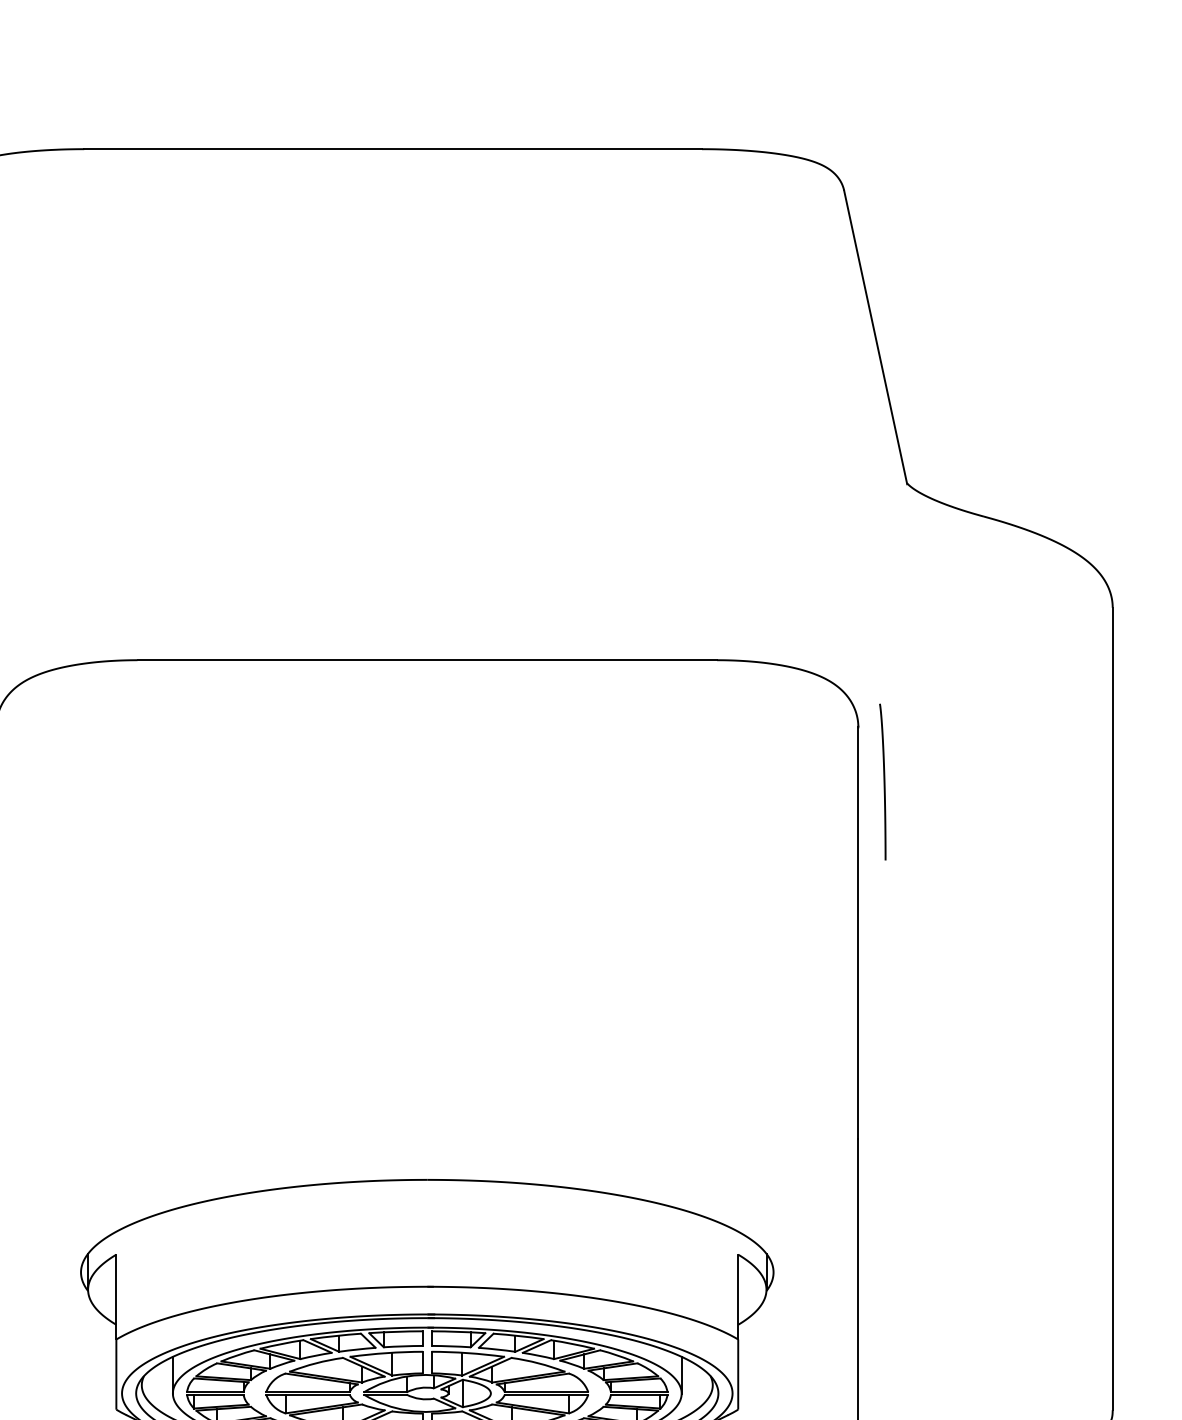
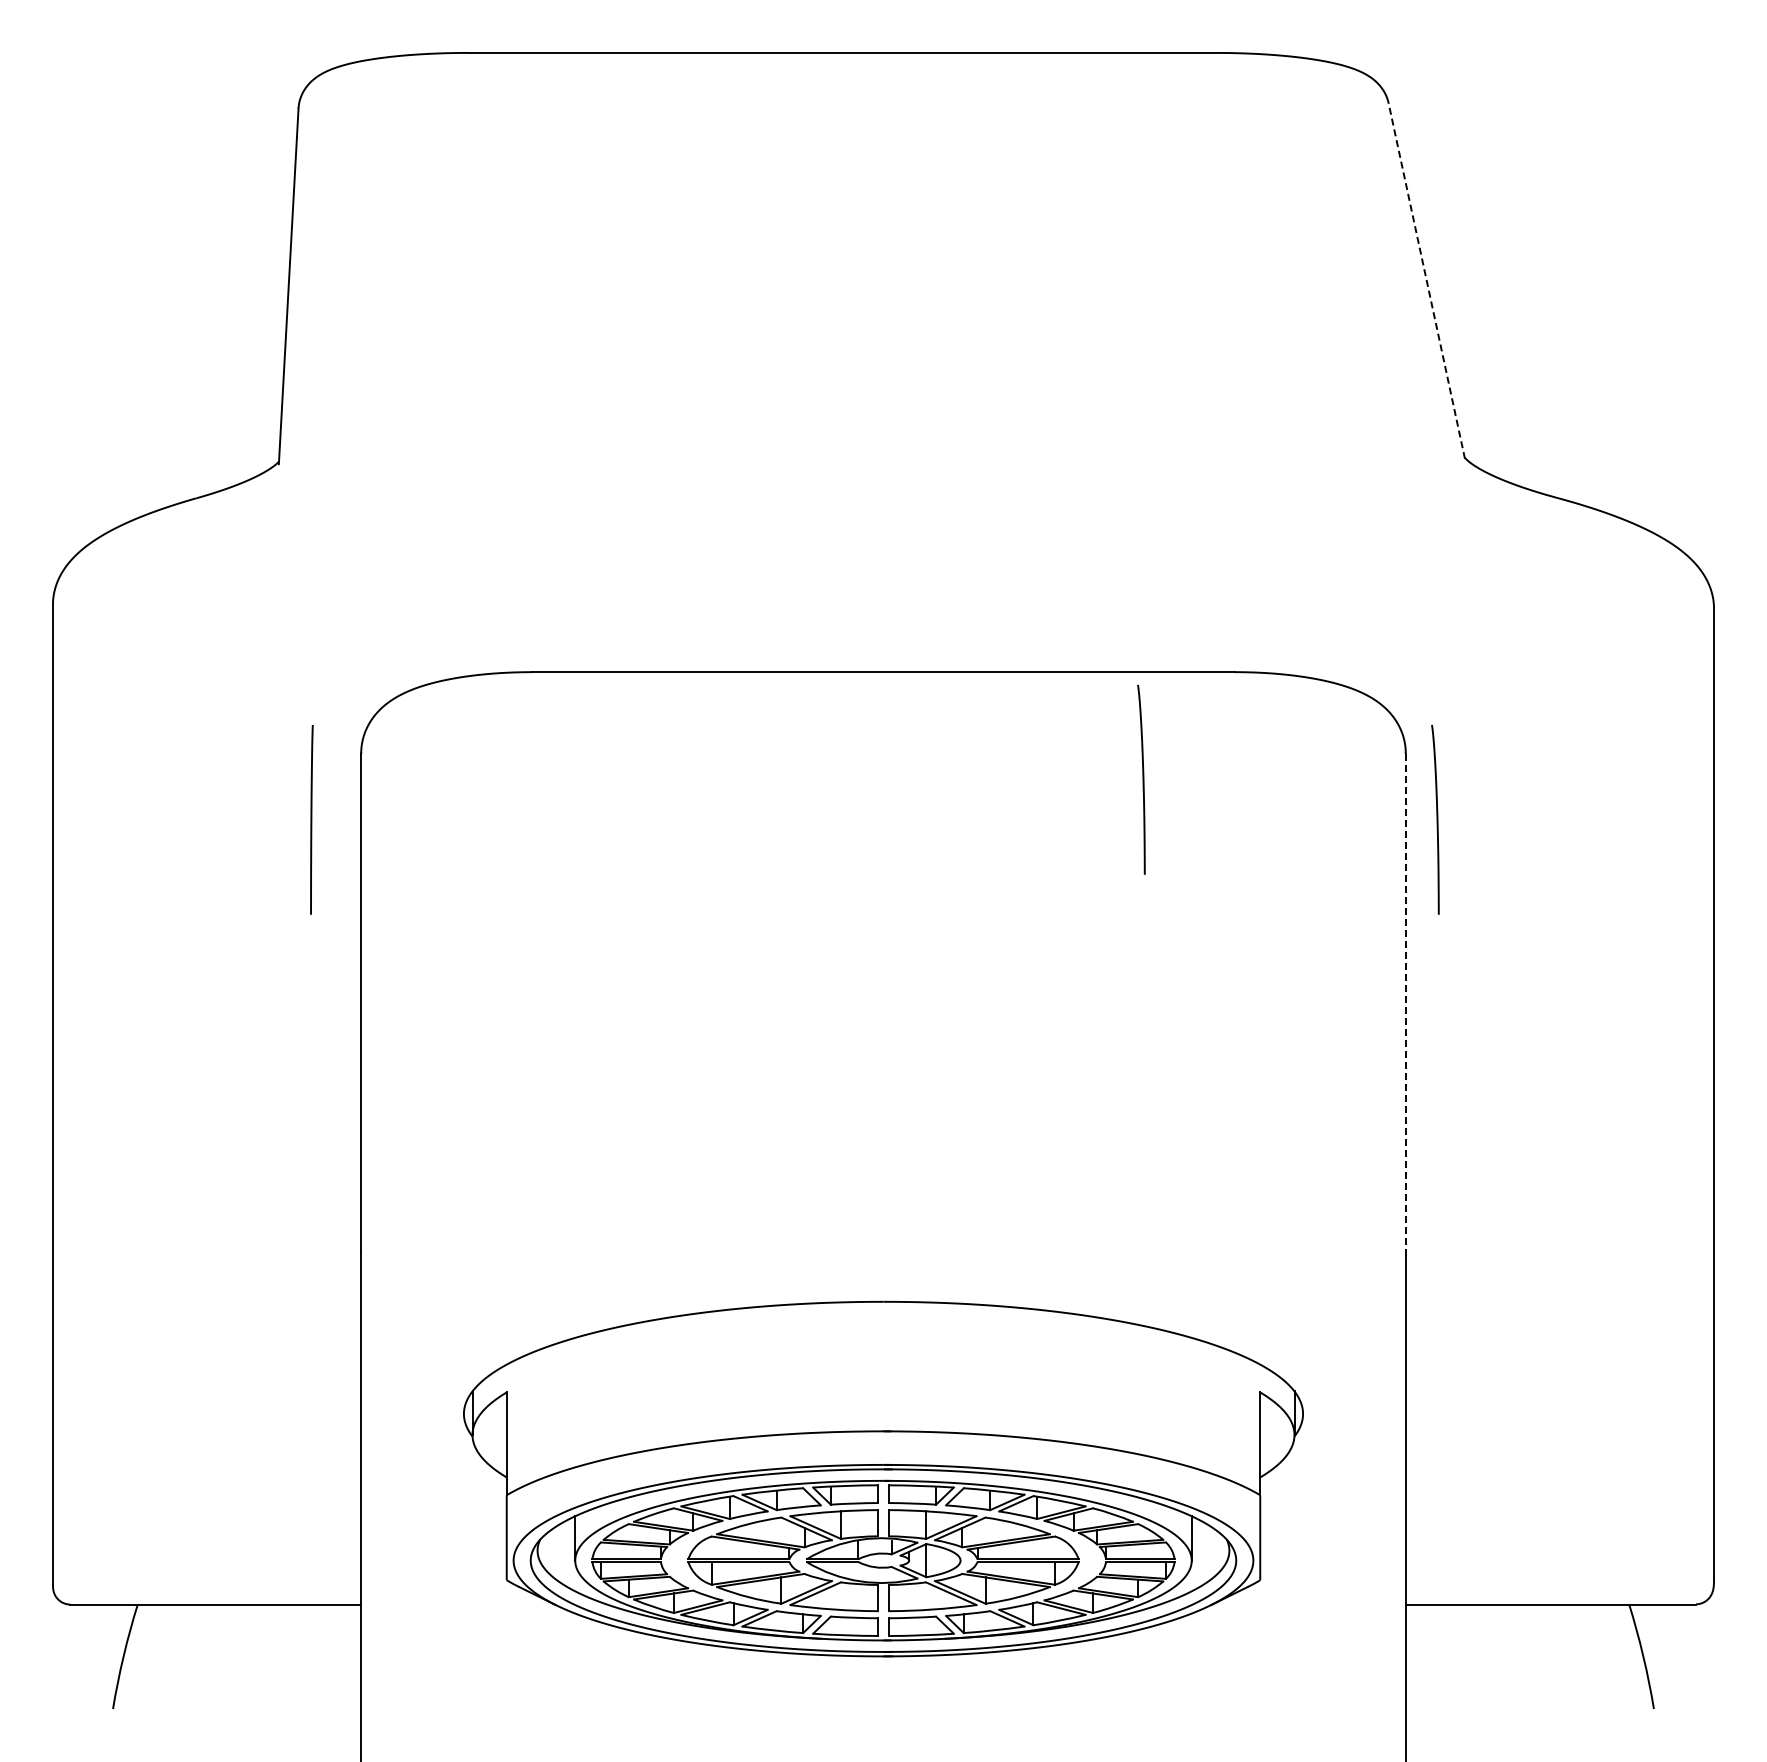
line: (875, 337) -> (1426, 281), solid -> dashed
curve: (641, 748) -> (1142, 779), added
line: (858, 933) -> (1405, 1003), solid -> dashed

